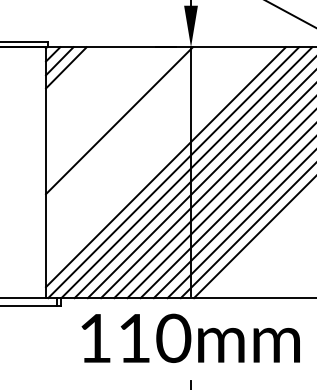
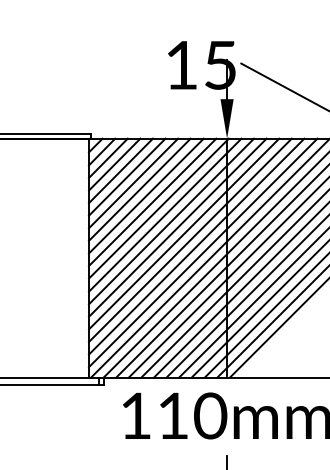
line: (72, 74) -> (114, 164), added
line: (79, 80) -> (120, 170), added
line: (86, 86) -> (127, 176), added
line: (92, 94) -> (133, 183), added
line: (99, 100) -> (139, 189), added
line: (106, 106) -> (146, 195), added
line: (112, 114) -> (152, 202), added
line: (126, 126) -> (165, 214), added
line: (132, 134) -> (171, 221), added
line: (138, 140) -> (177, 227), added
line: (146, 146) -> (184, 233), added
line: (152, 153) -> (190, 239), added
line: (158, 160) -> (196, 246), added

